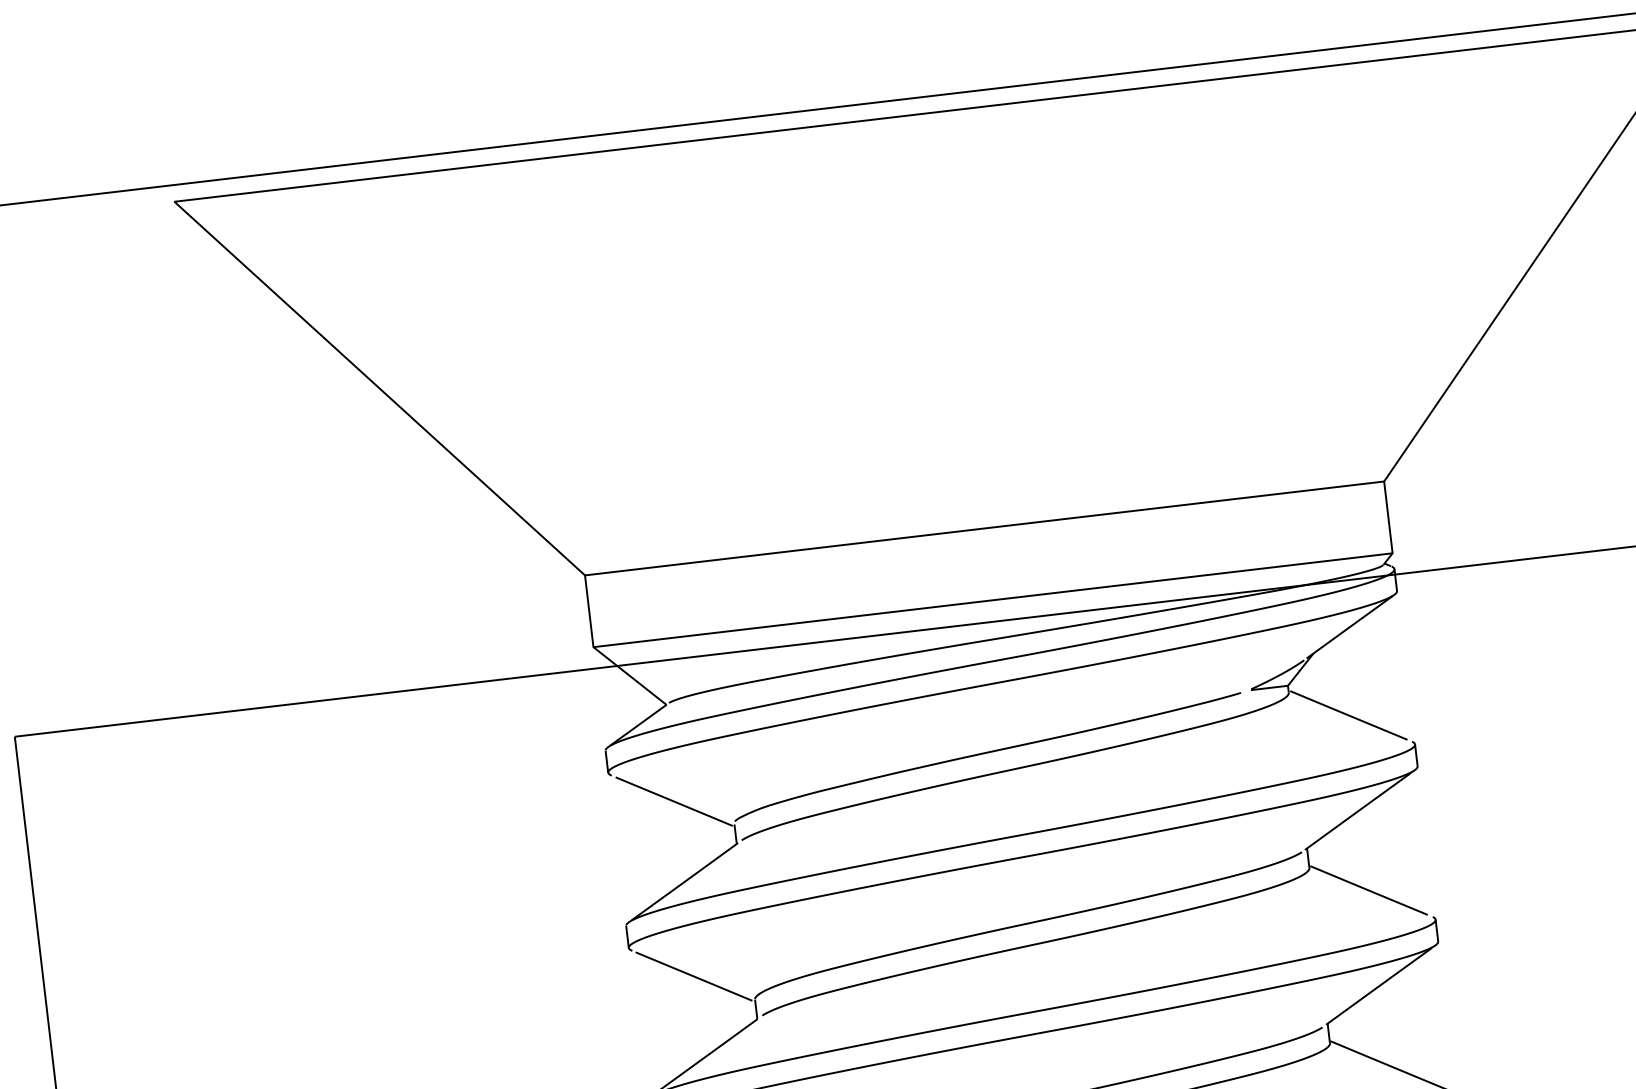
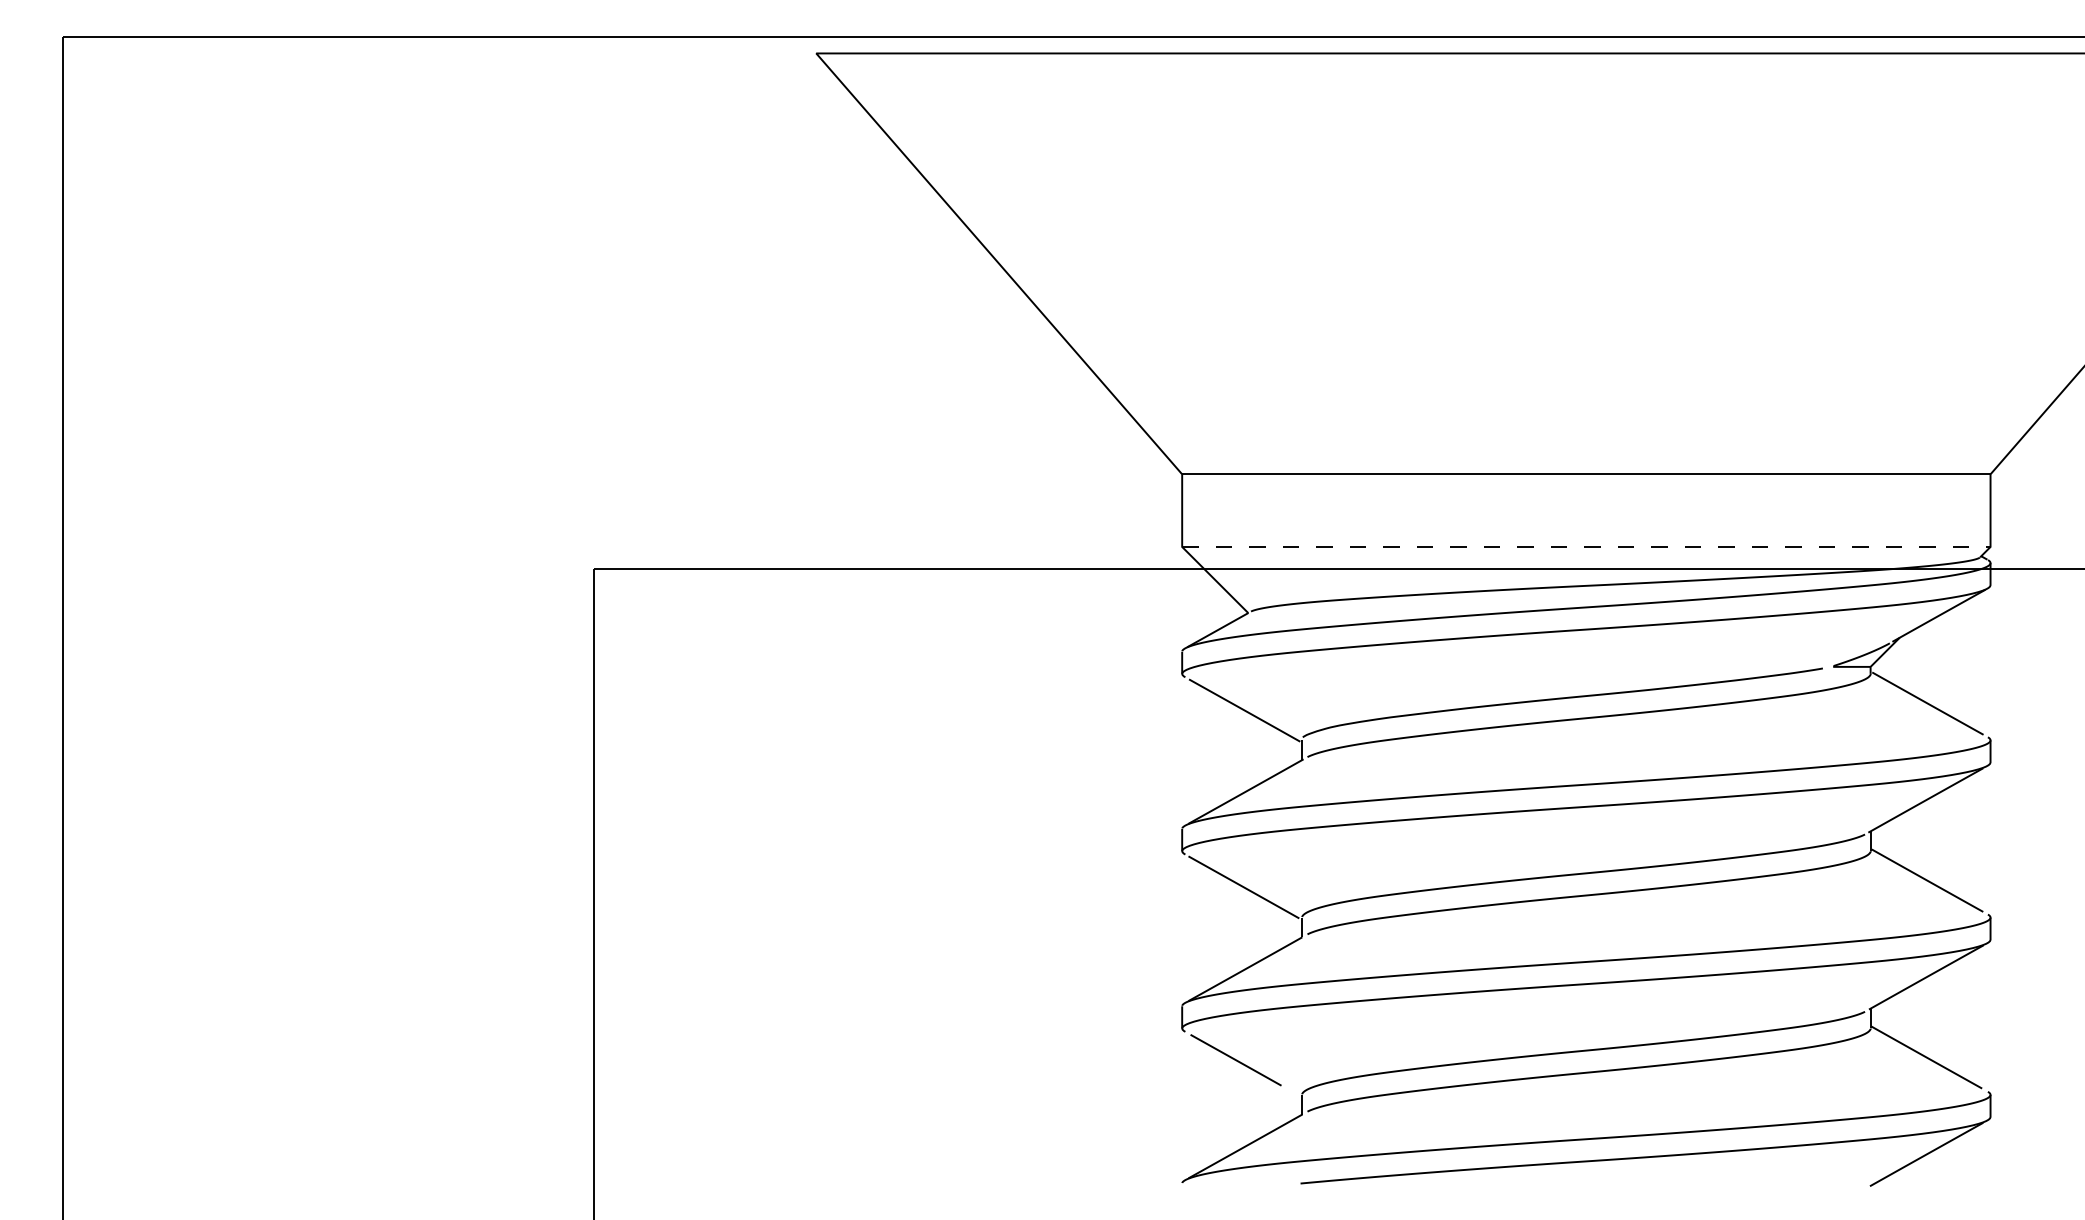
line: (993, 599) -> (1586, 546), solid -> dashed

